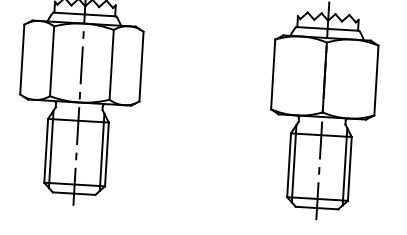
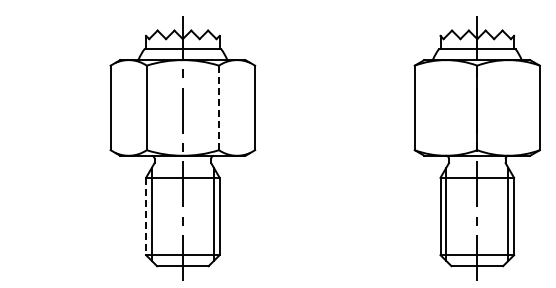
line: (112, 65) -> (219, 108), solid -> dashed
line: (46, 150) -> (146, 216), solid -> dashed

